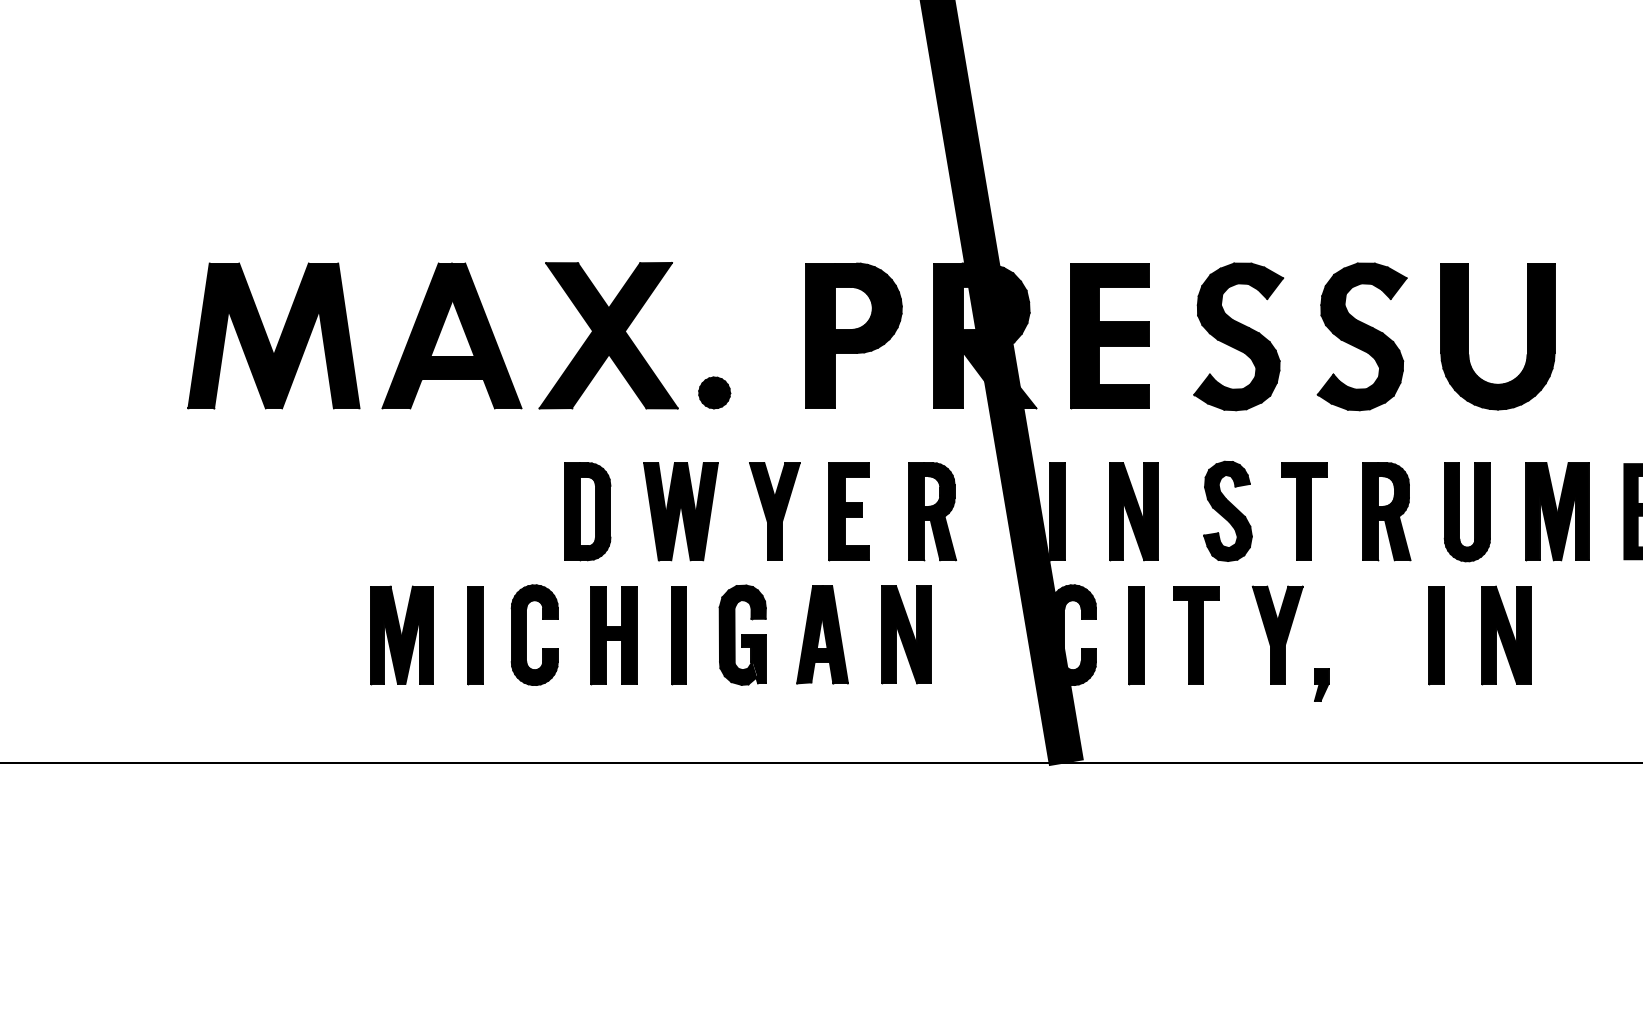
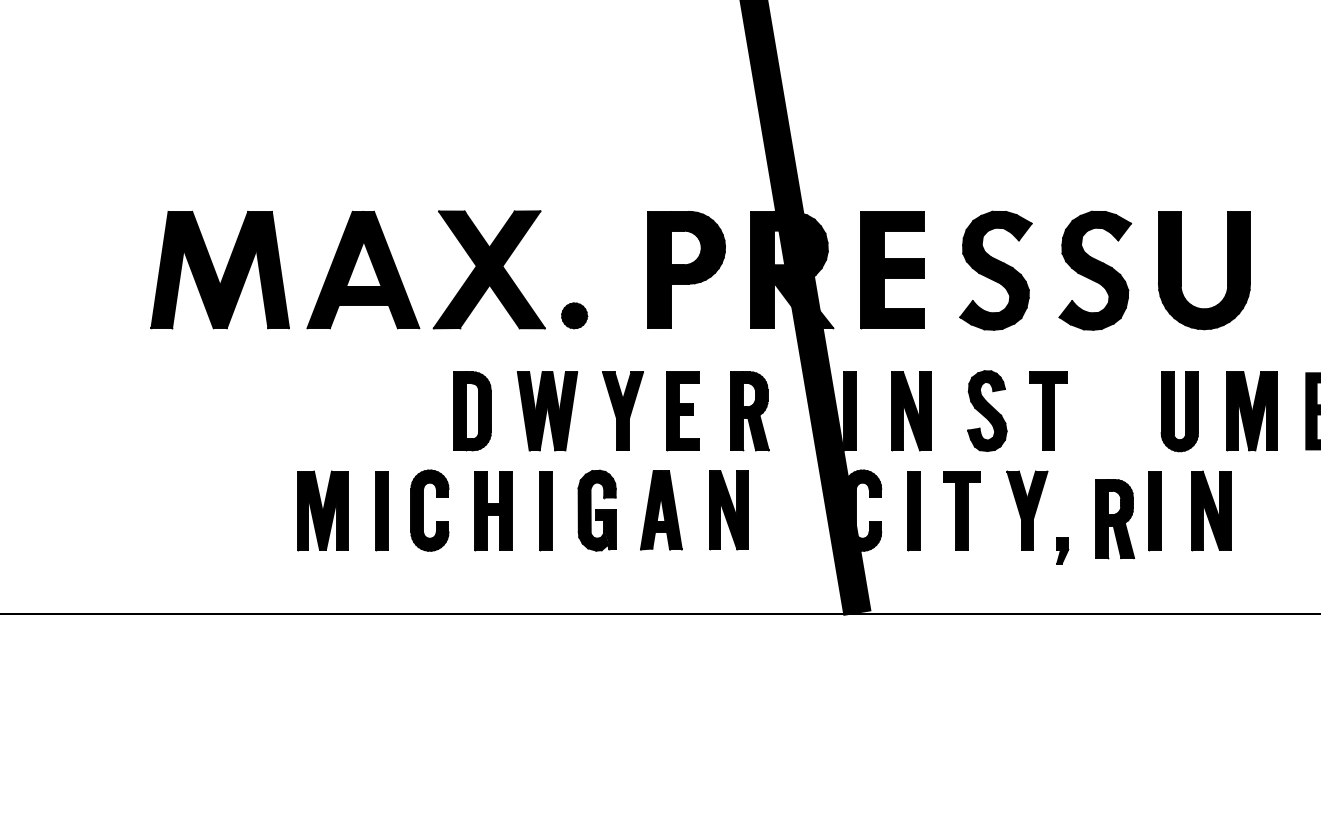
part: (1386, 511) -> (1114, 518), moved

